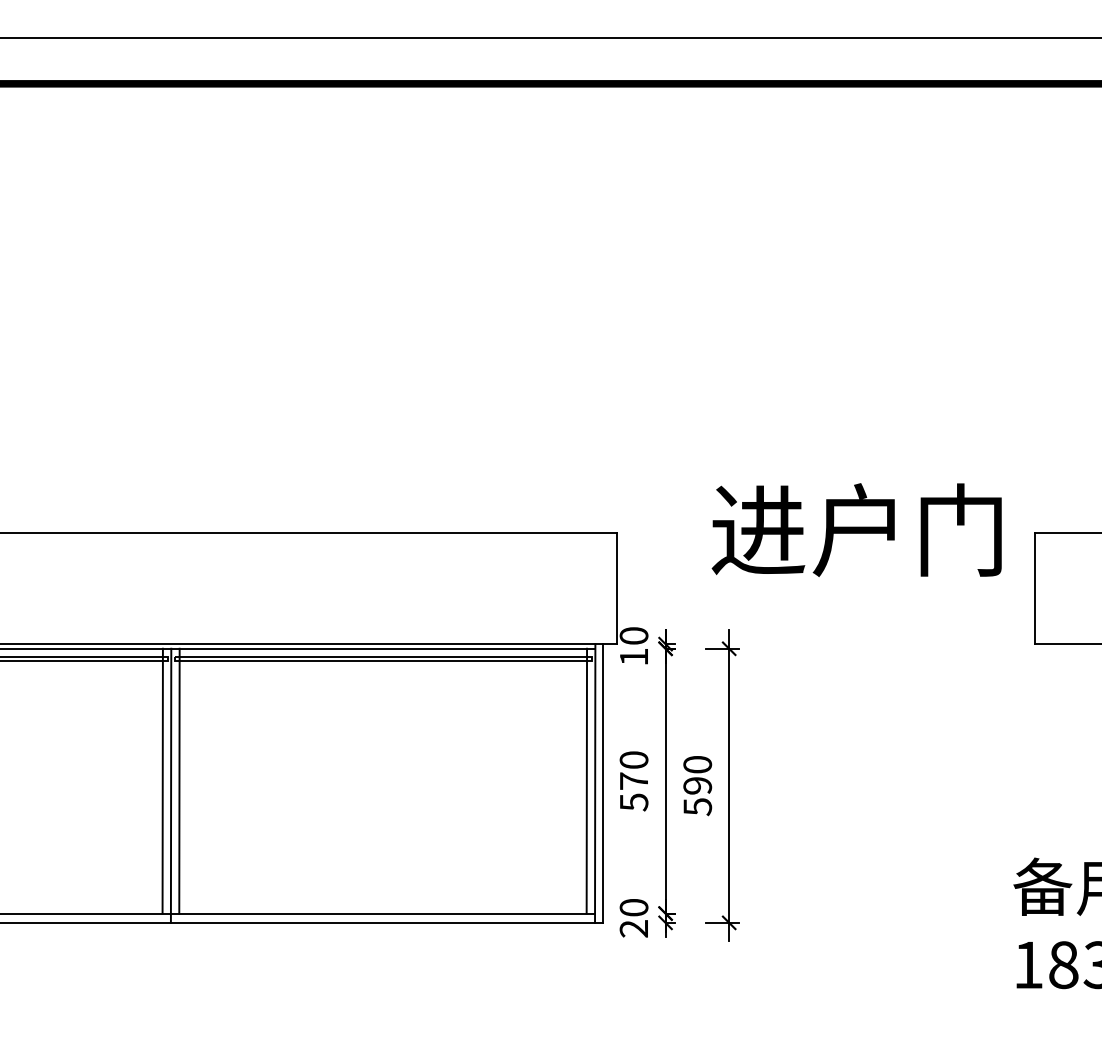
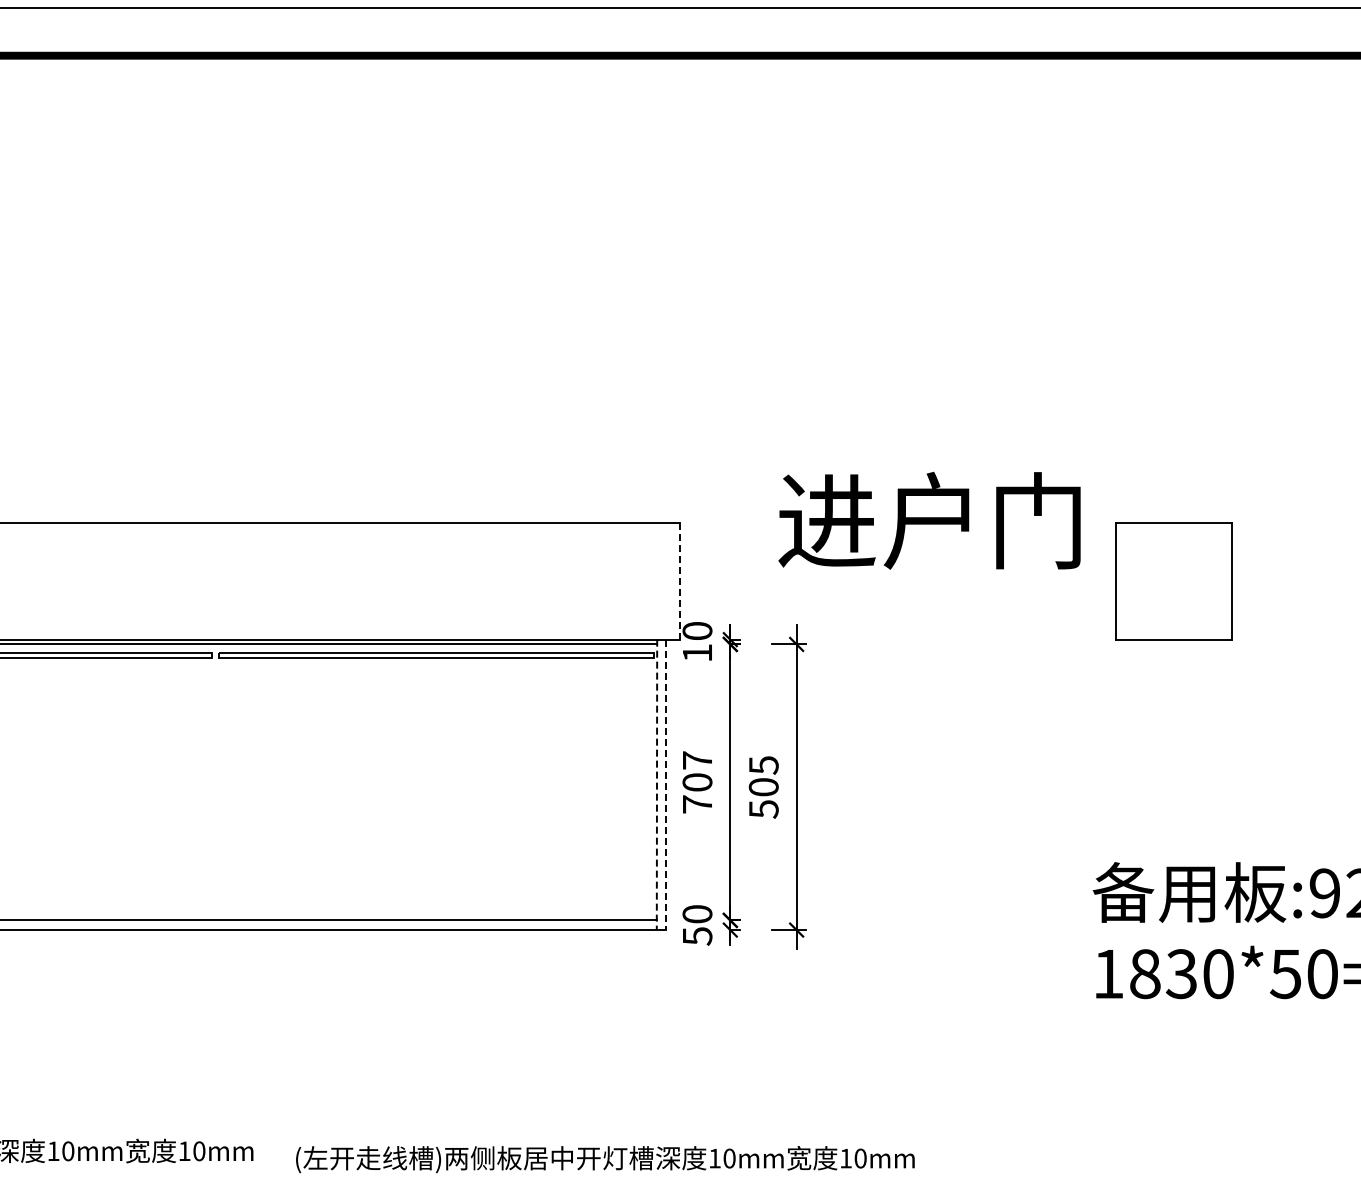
line: (617, 589) -> (680, 582), solid -> dashed
text: (697, 775) -> (763, 776), 590 -> 505
line: (162, 781) -> (206, 782), removed
line: (179, 781) -> (223, 782), removed
line: (587, 781) -> (648, 782), removed
text: (634, 781) -> (697, 782), 570 -> 707
line: (594, 784) -> (656, 785), solid -> dashed
line: (603, 784) -> (665, 785), solid -> dashed
line: (170, 786) -> (214, 787), removed
text: (634, 929) -> (697, 936), 20 -> 50

